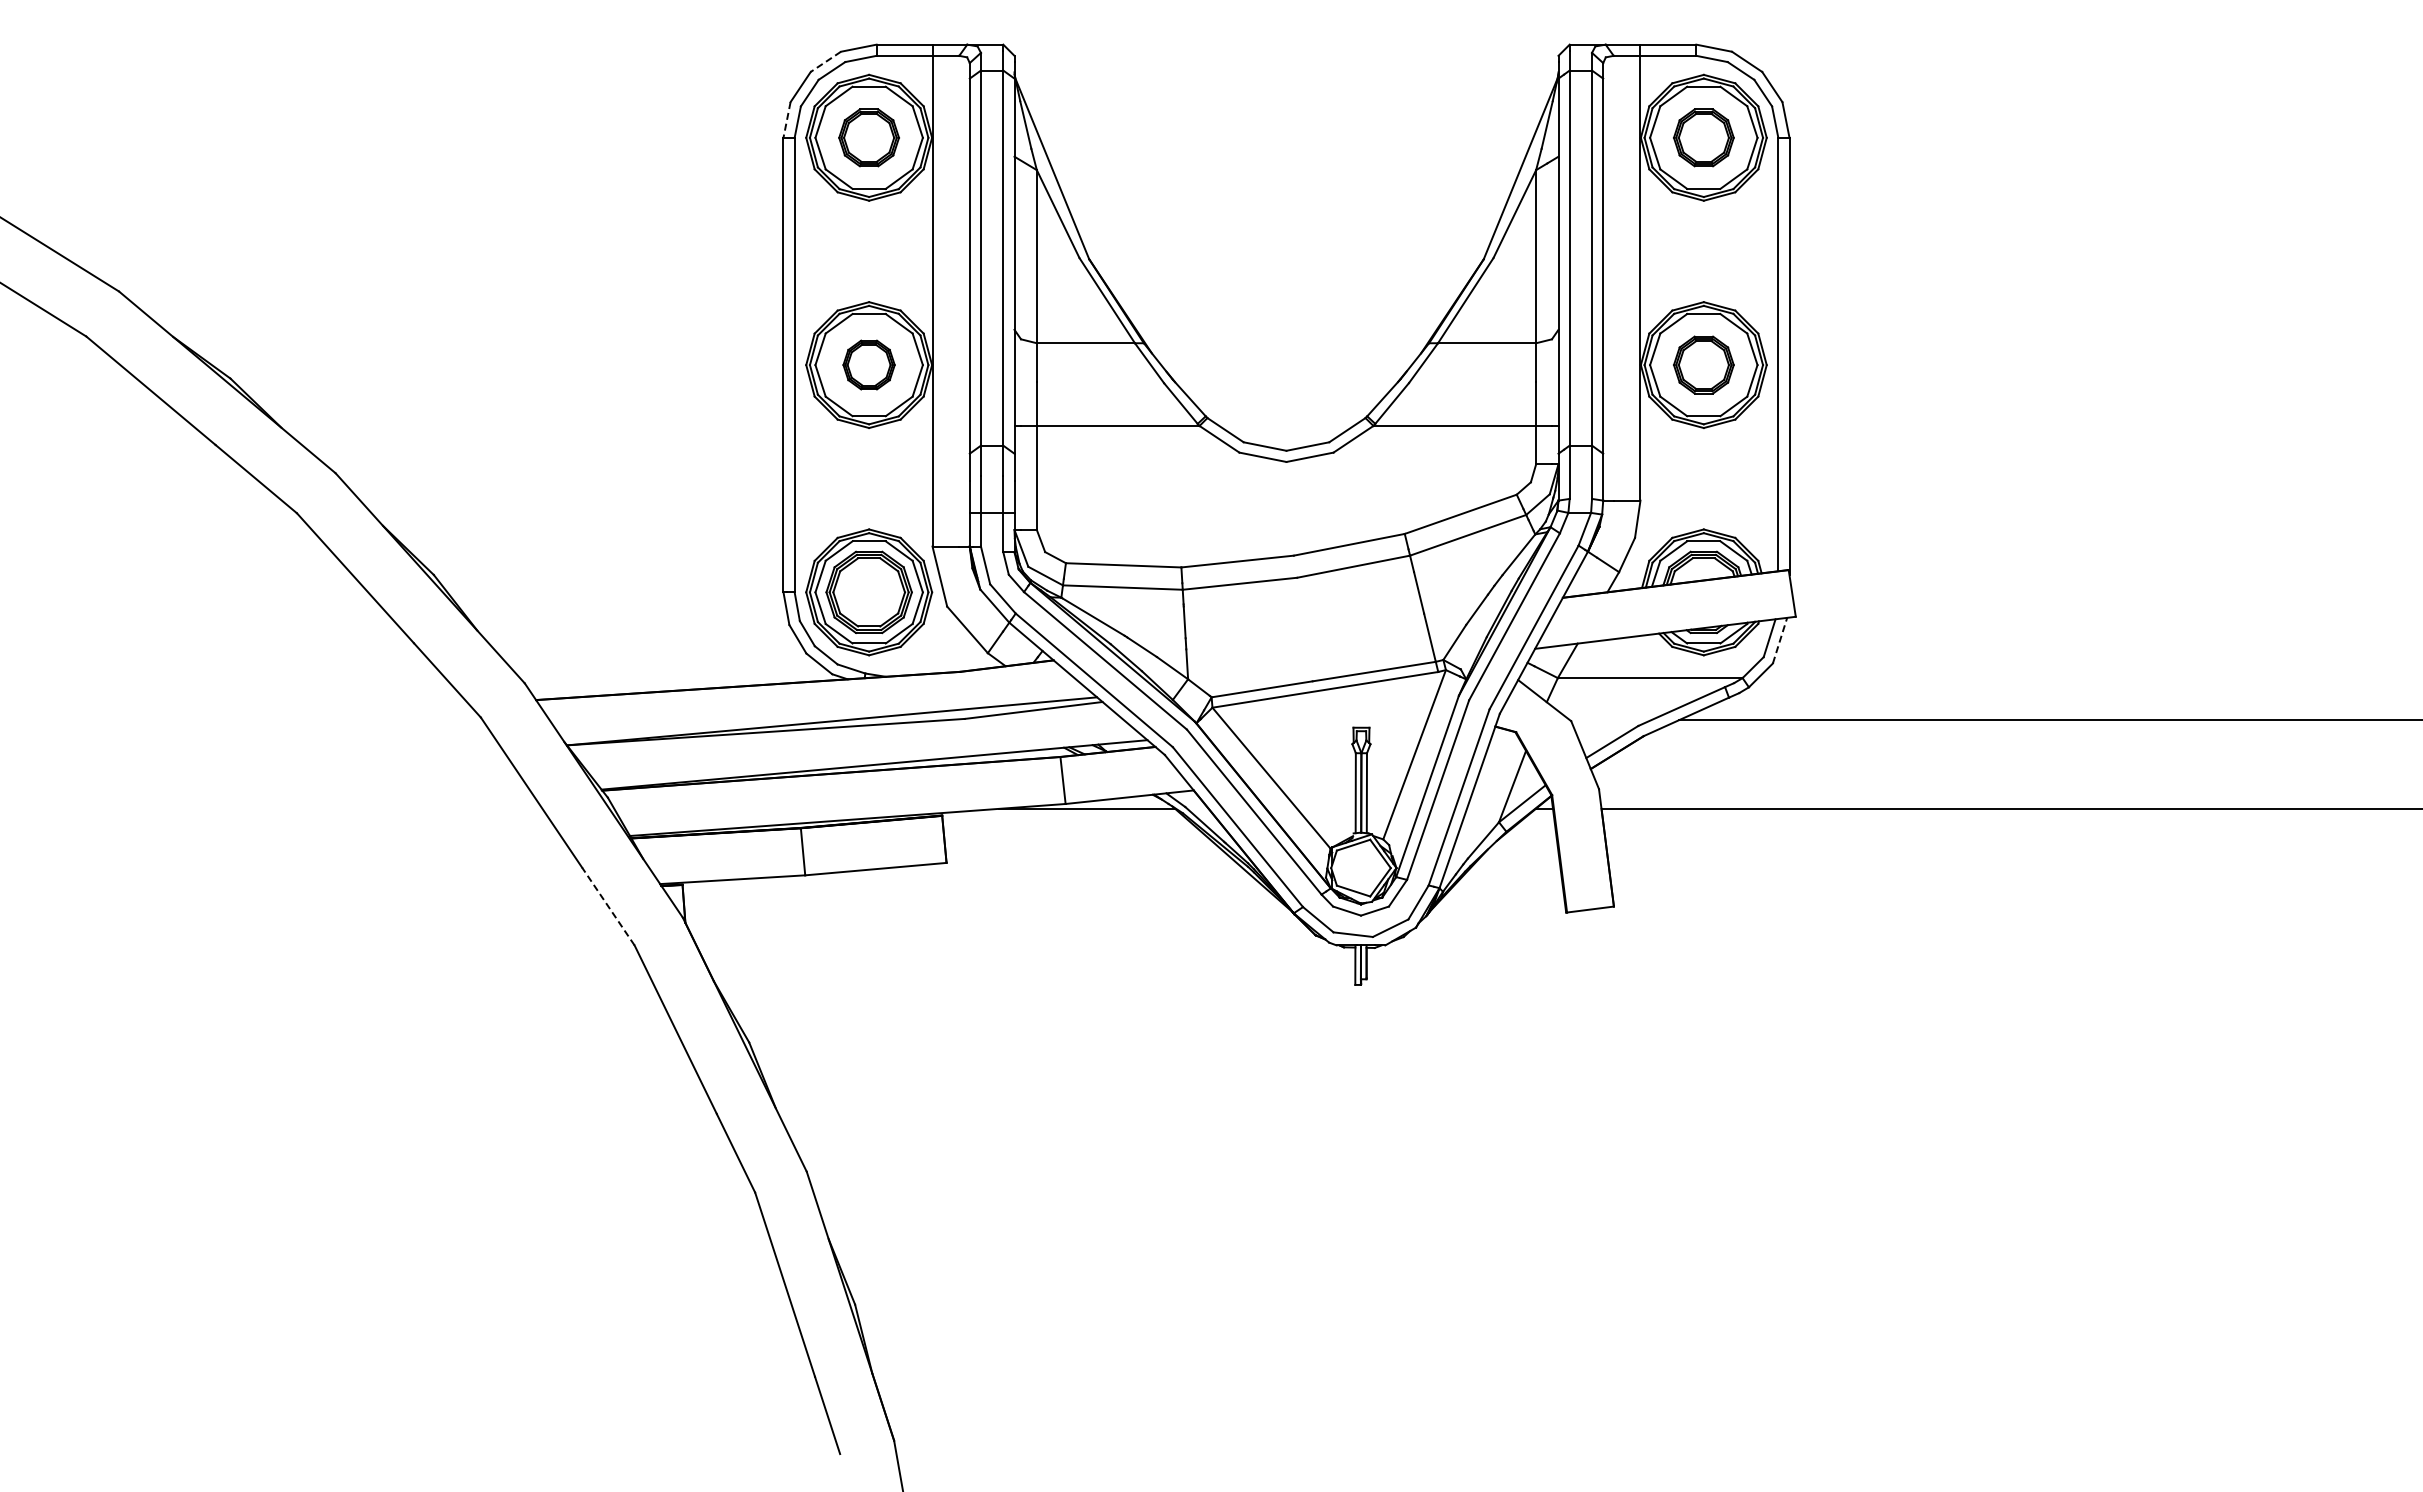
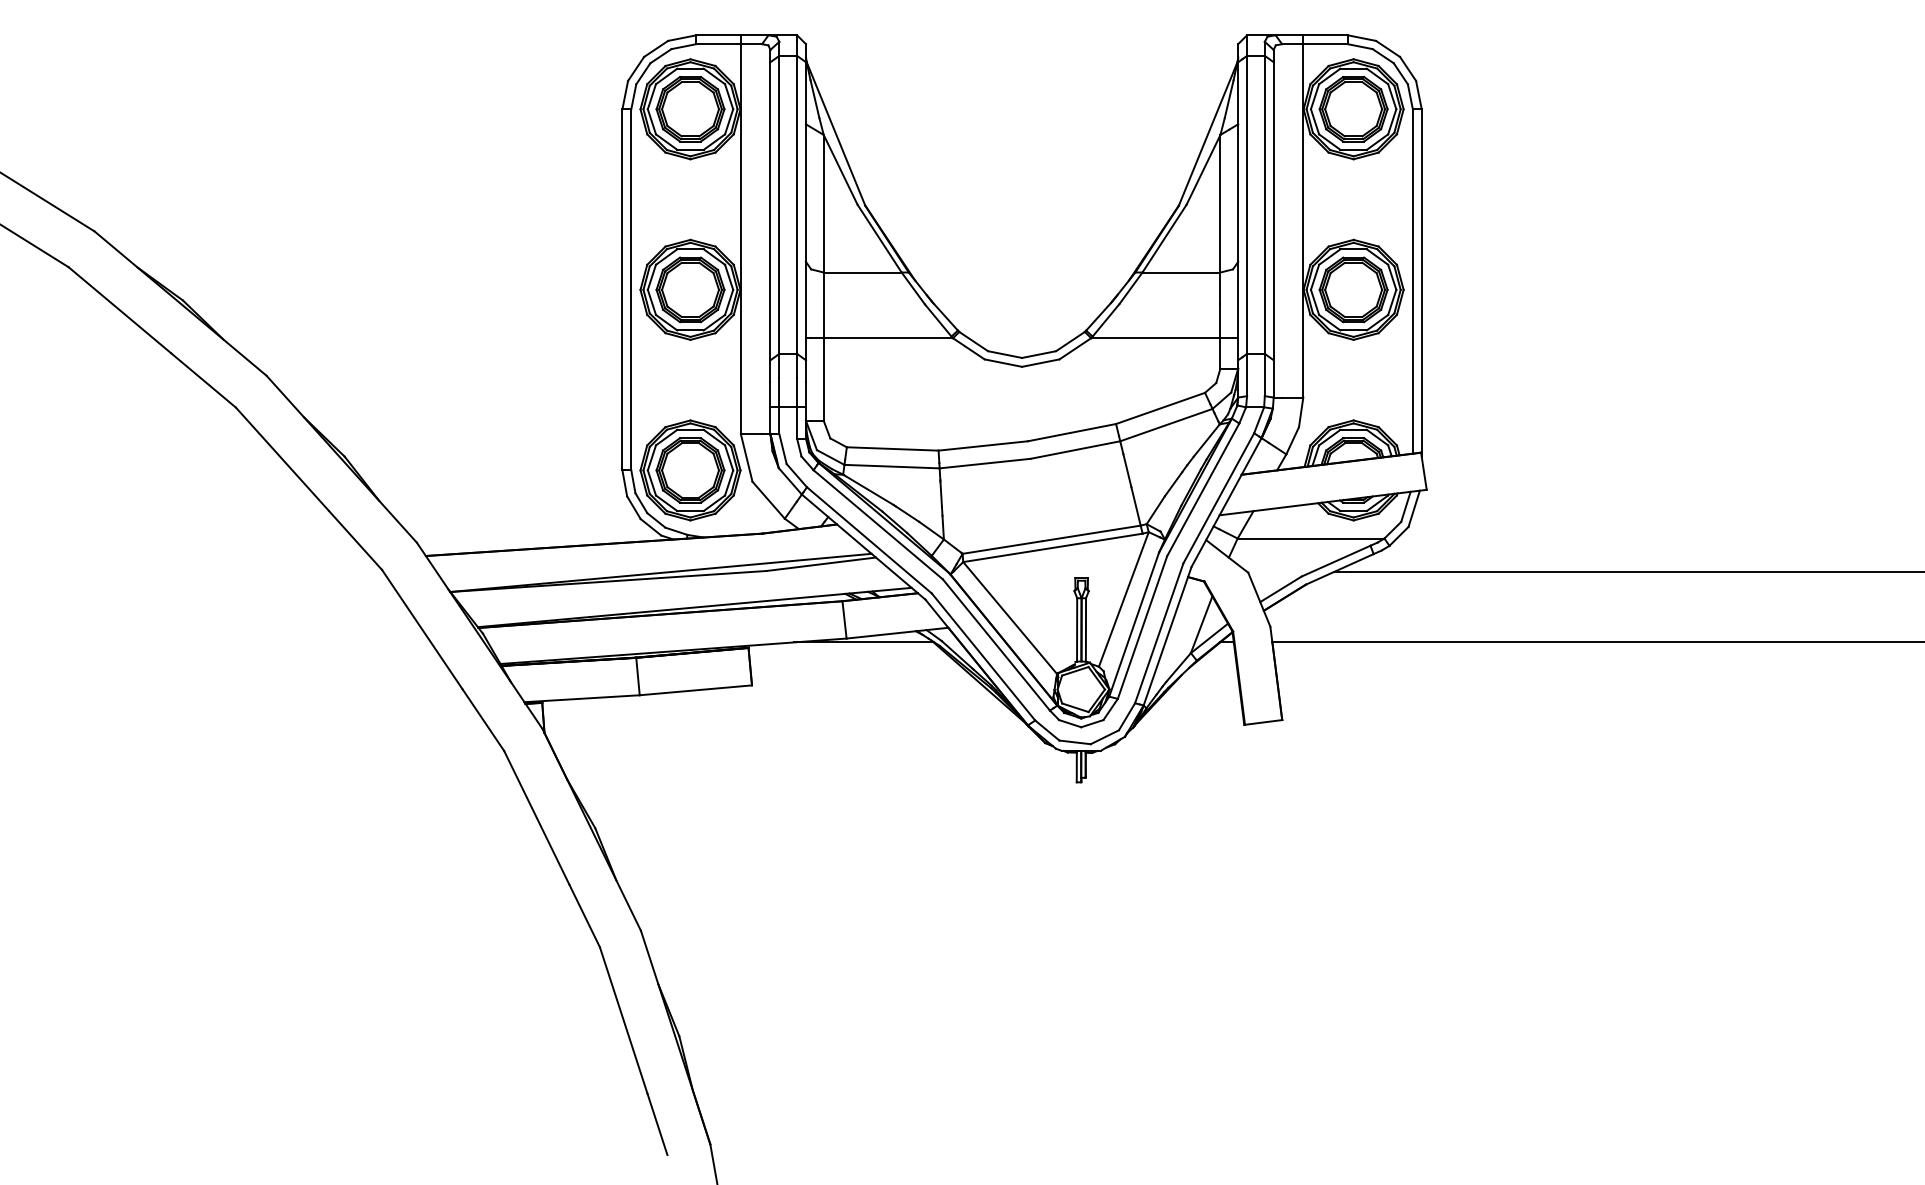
line: (825, 62) -> (655, 49), dashed -> solid
line: (786, 120) -> (624, 95), dashed -> solid
part: (868, 137) -> (689, 109), size x1.43
part: (1703, 137) -> (1353, 109), size x1.43
part: (868, 364) -> (689, 289), size x1.67
part: (1703, 364) -> (1353, 289), size x1.43
line: (1780, 640) -> (1414, 508), dashed -> solid
line: (608, 906) -> (483, 720), dashed -> solid

